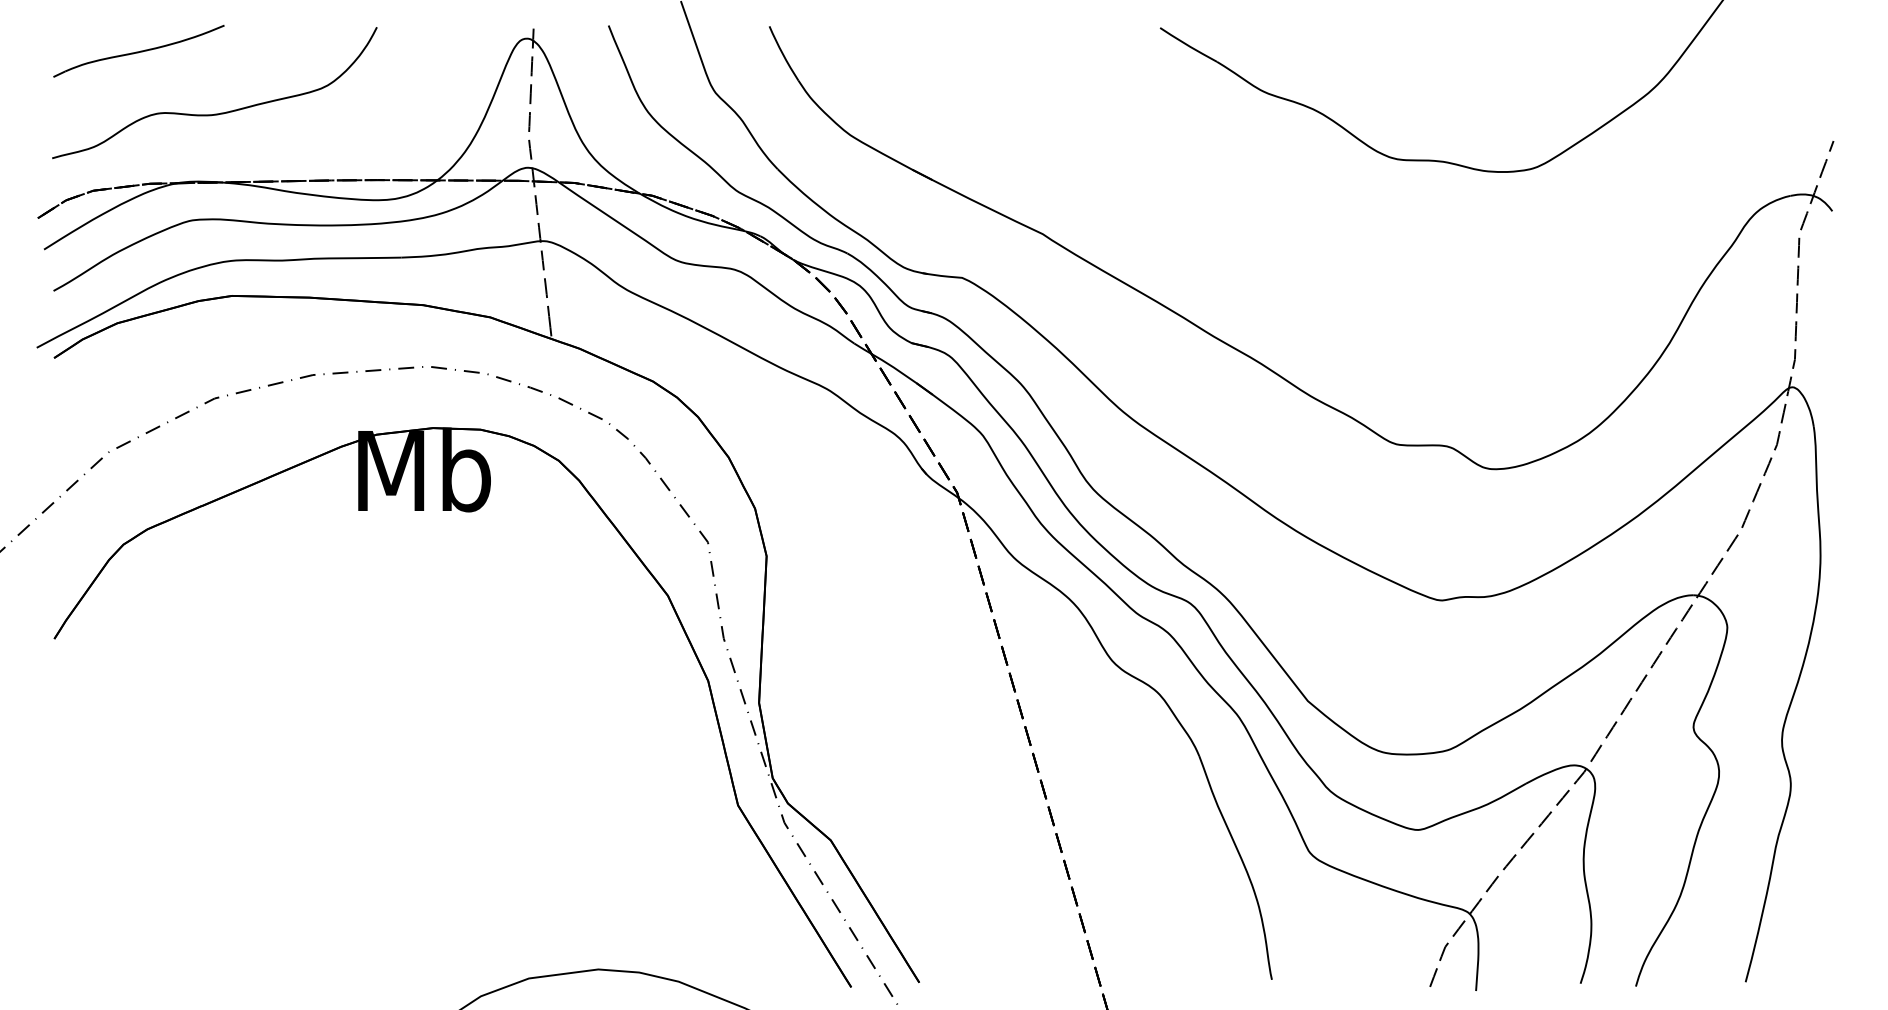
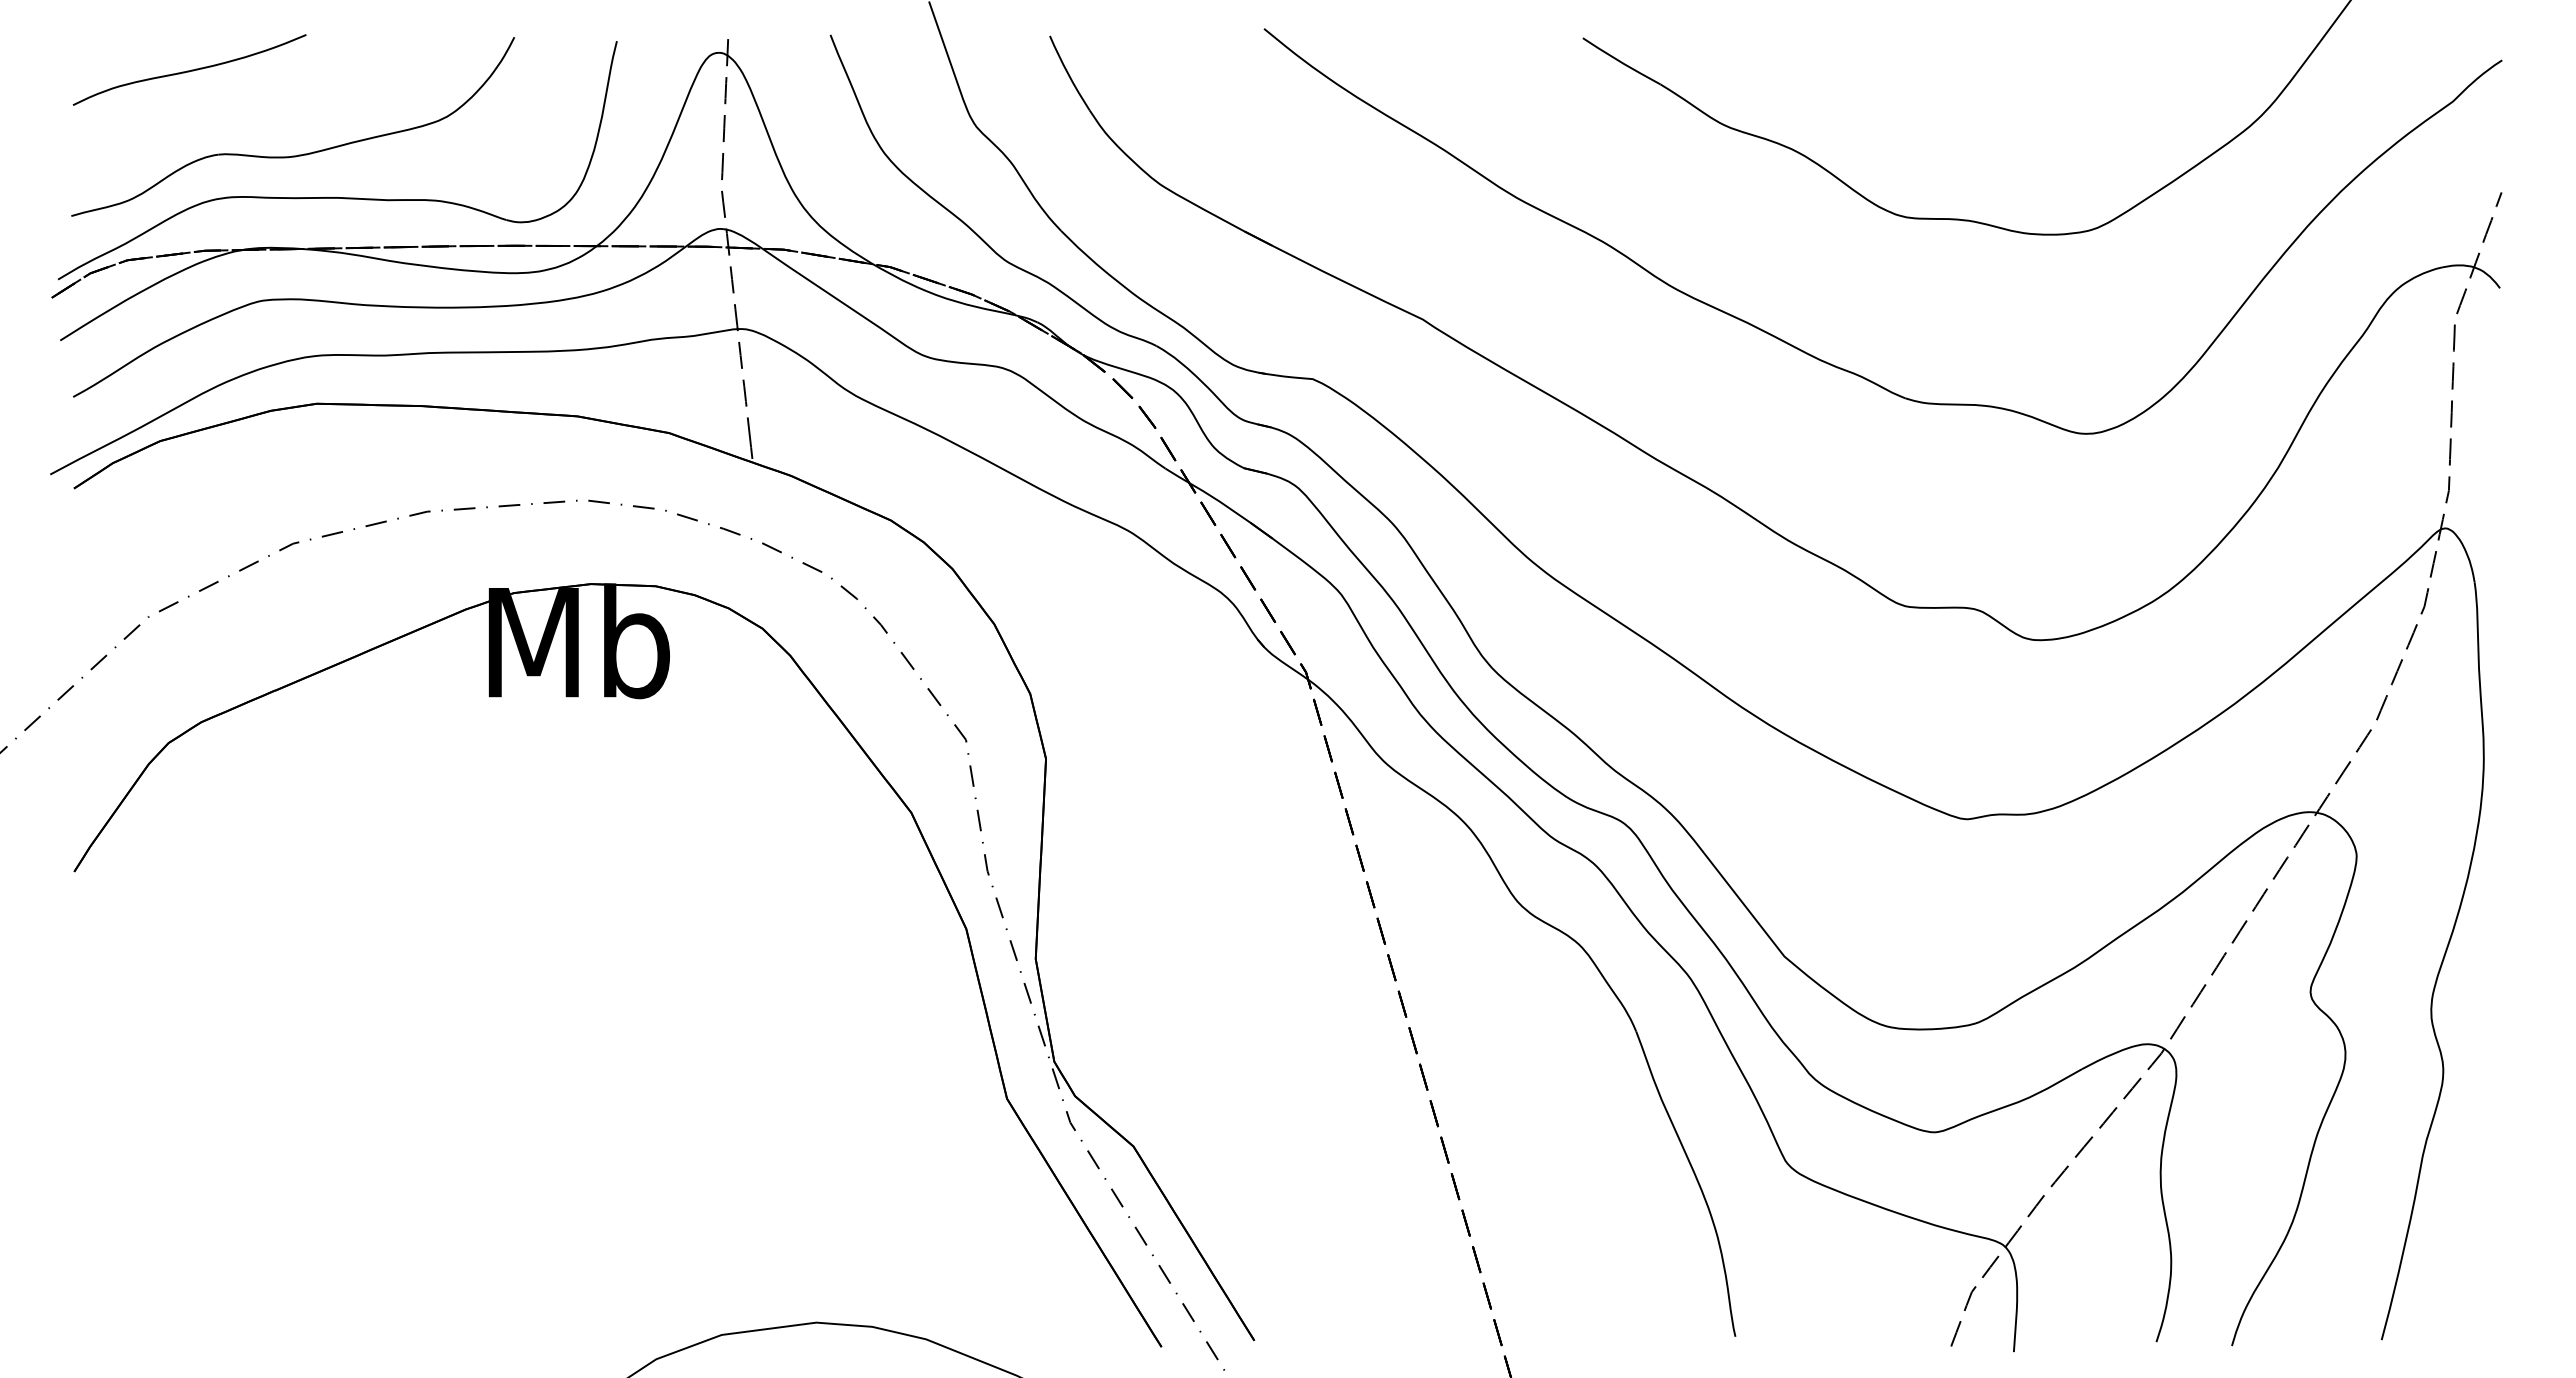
part: (247, 144) -> (337, 197), added
part: (1337, 264) -> (1824, 360), added

